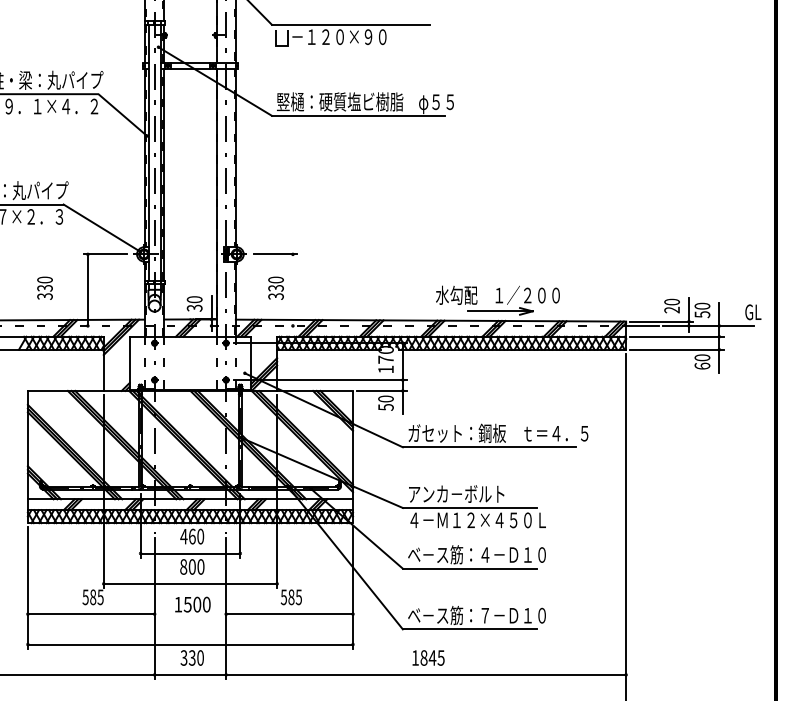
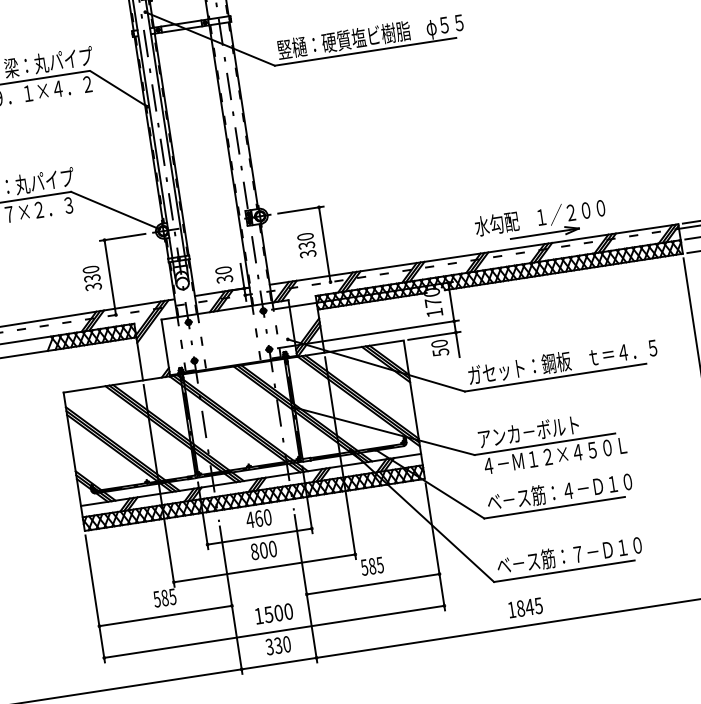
text: (44, 287) -> (91, 277), moved
line: (292, 289) -> (324, 244), added
text: (192, 604) -> (273, 613), moved

